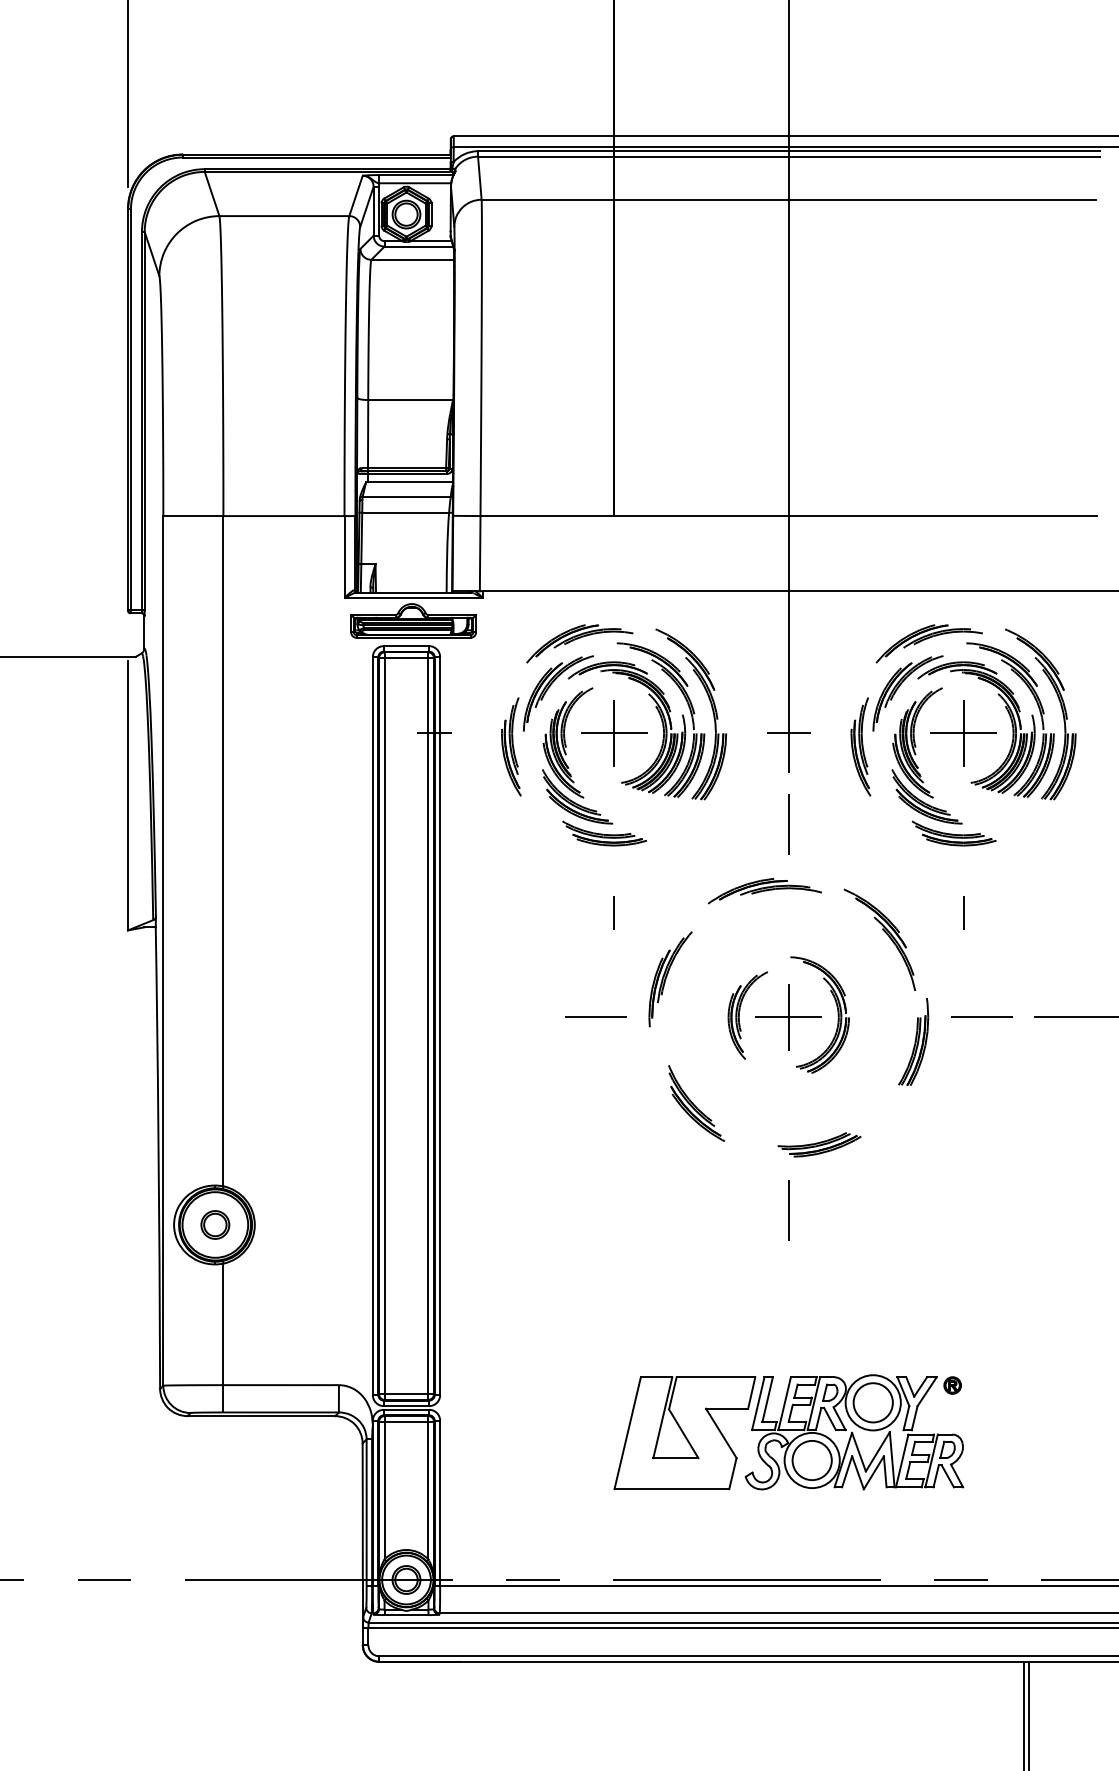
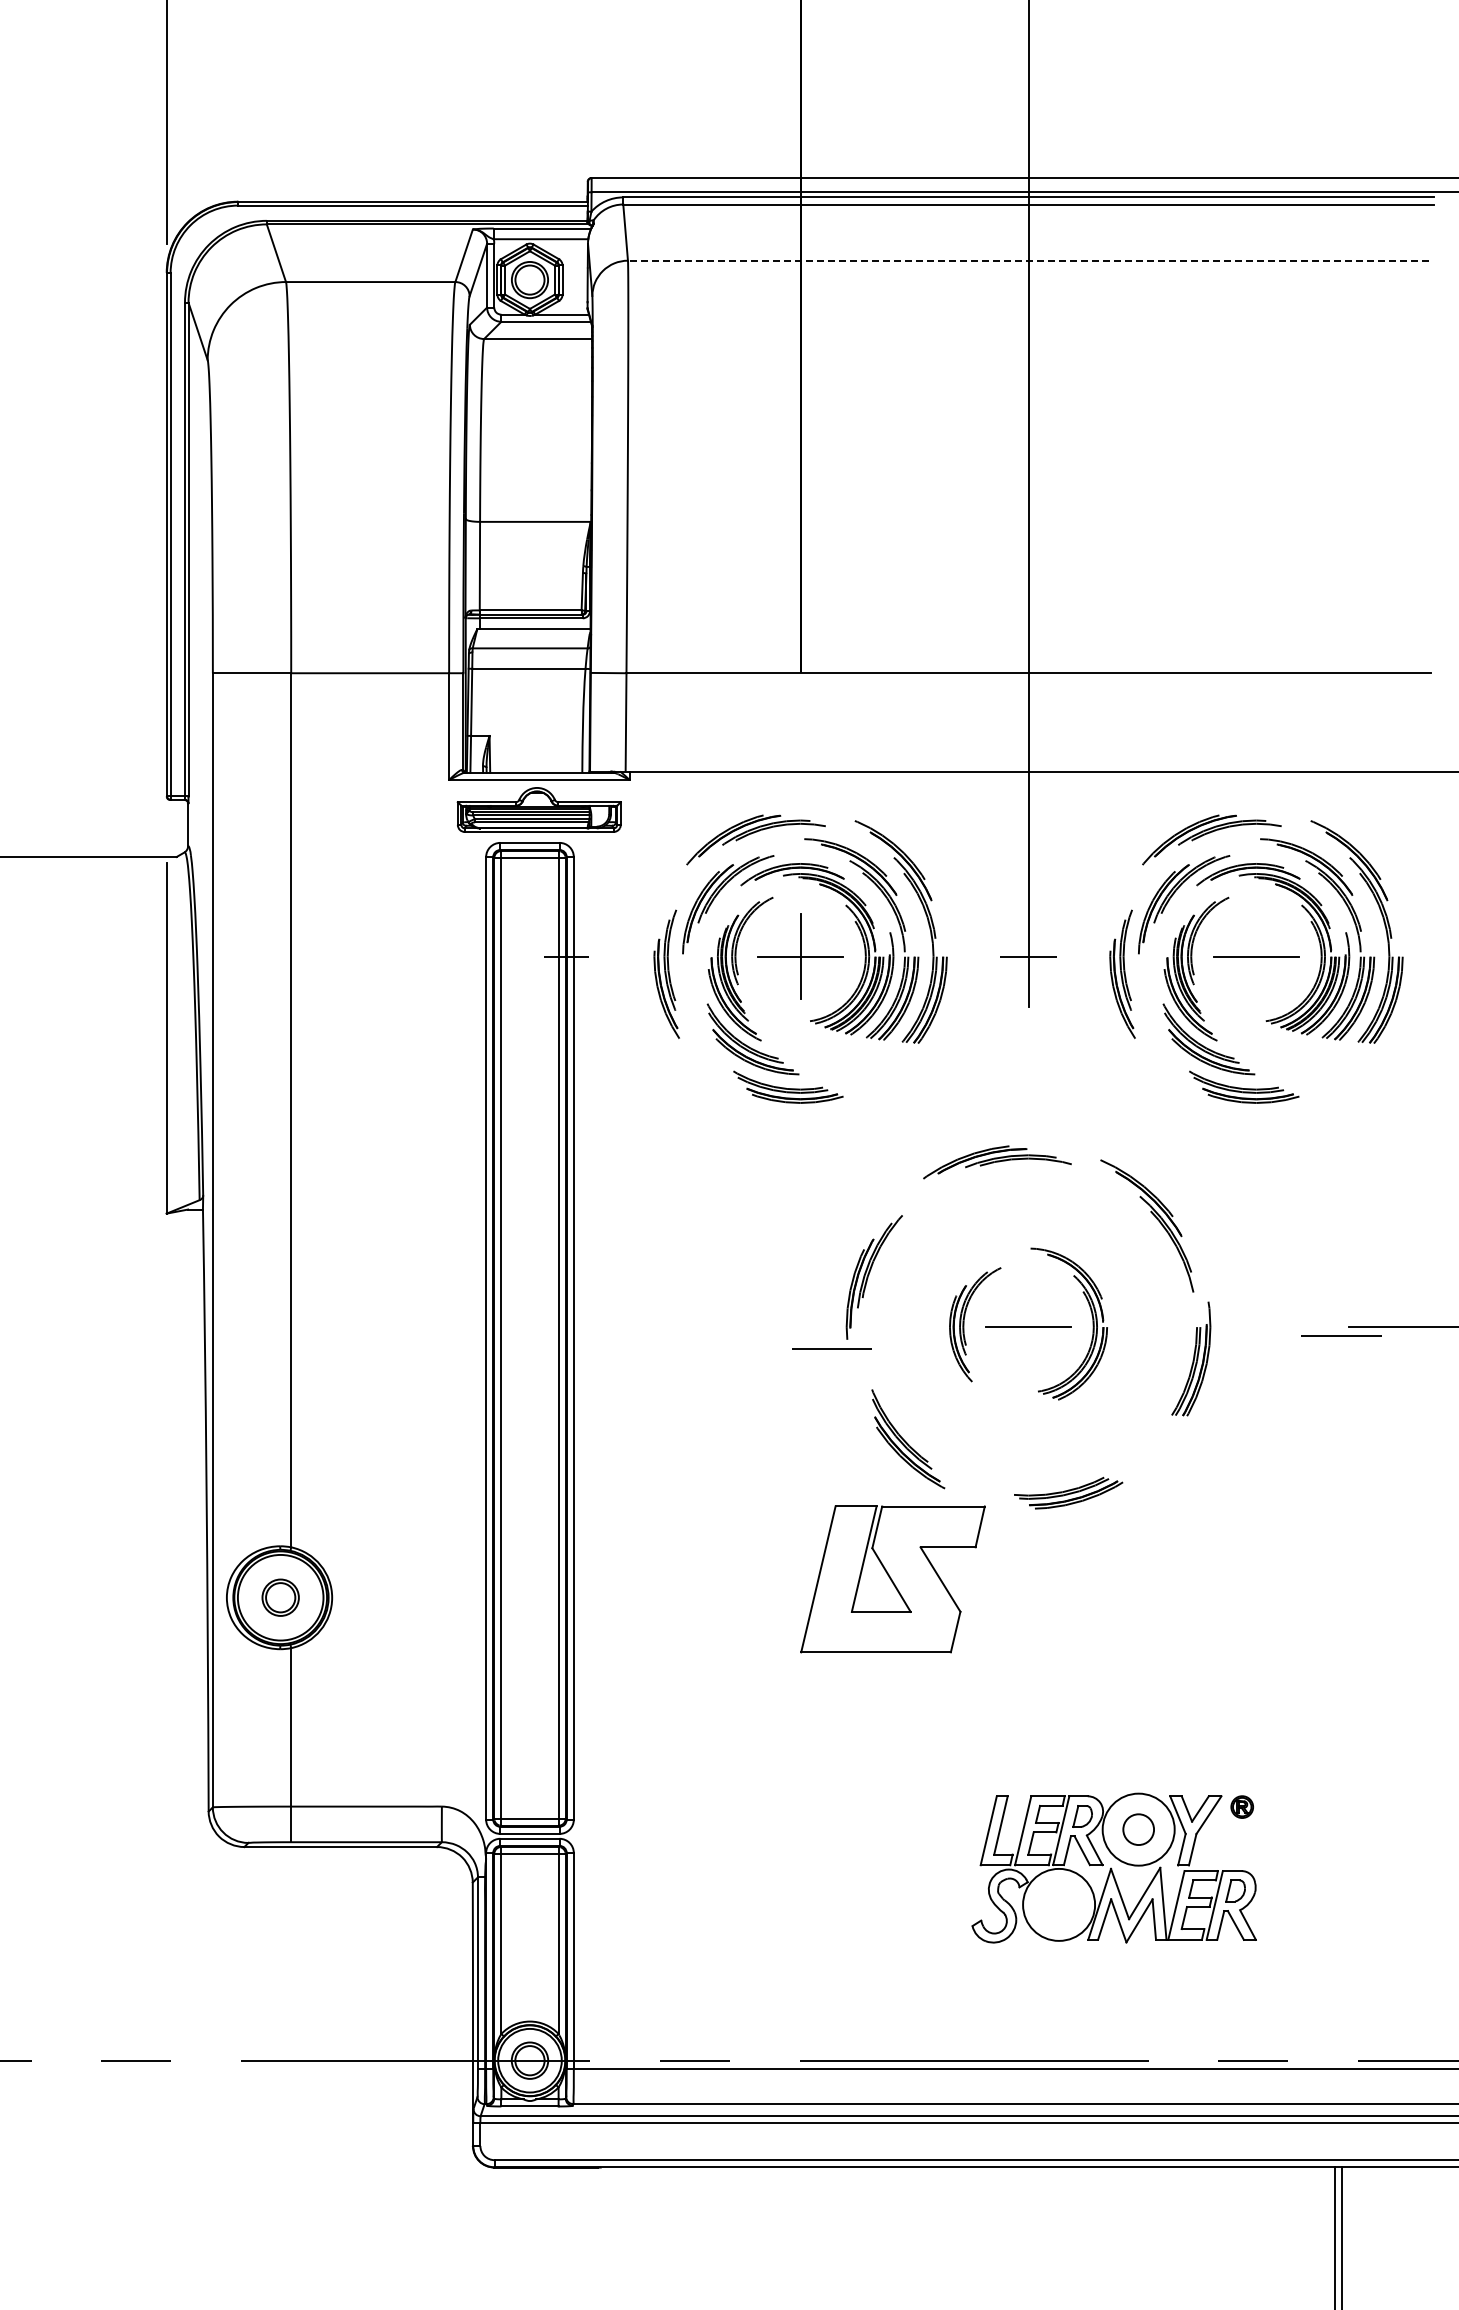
line: (788, 199) -> (1028, 260), solid -> dashed
line: (963, 733) -> (1256, 956), removed
line: (788, 824) -> (1028, 1075), removed
line: (613, 912) -> (800, 1190), removed
line: (963, 912) -> (1256, 1190), removed
line: (595, 1017) -> (831, 1348), moved
line: (788, 1017) -> (1028, 1326), removed
line: (982, 1017) -> (1341, 1335), moved
line: (788, 1210) -> (1028, 1578), removed
circle: (873, 1402) -> (1138, 1829), size x0.6
part: (684, 1433) -> (892, 1579), moved
circle: (811, 1460) -> (1058, 1904), removed

